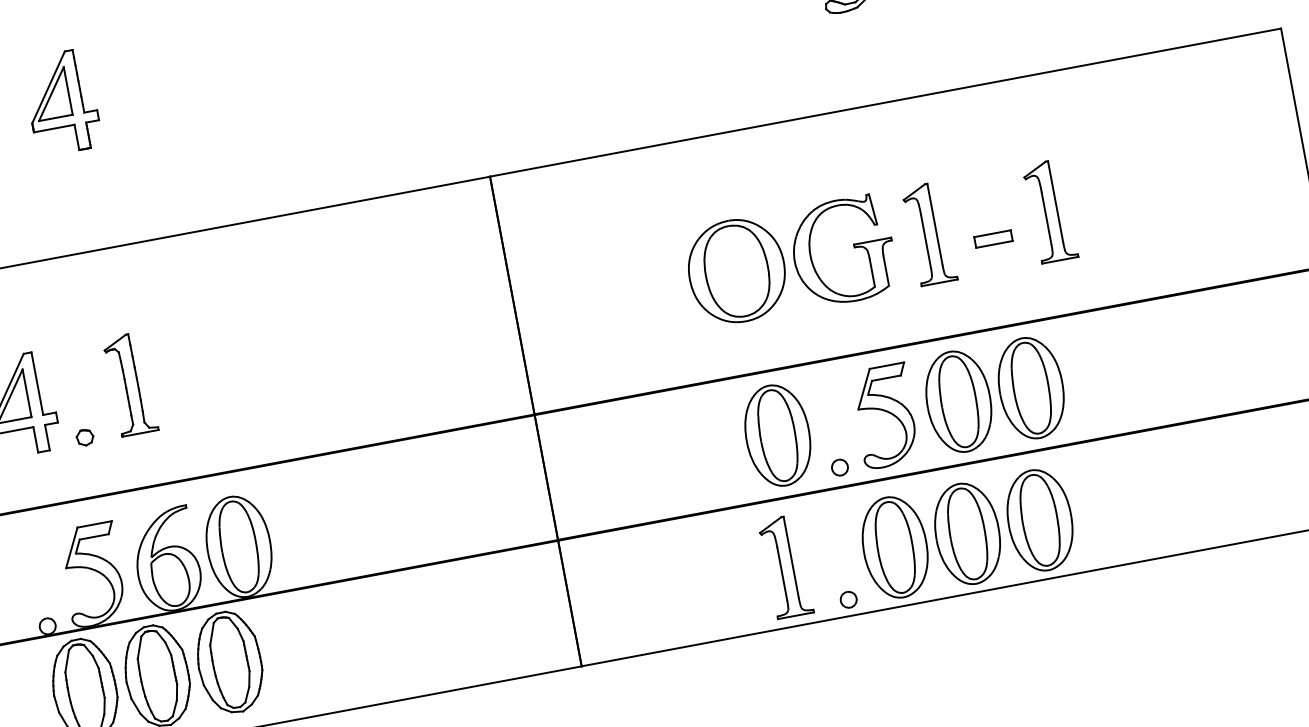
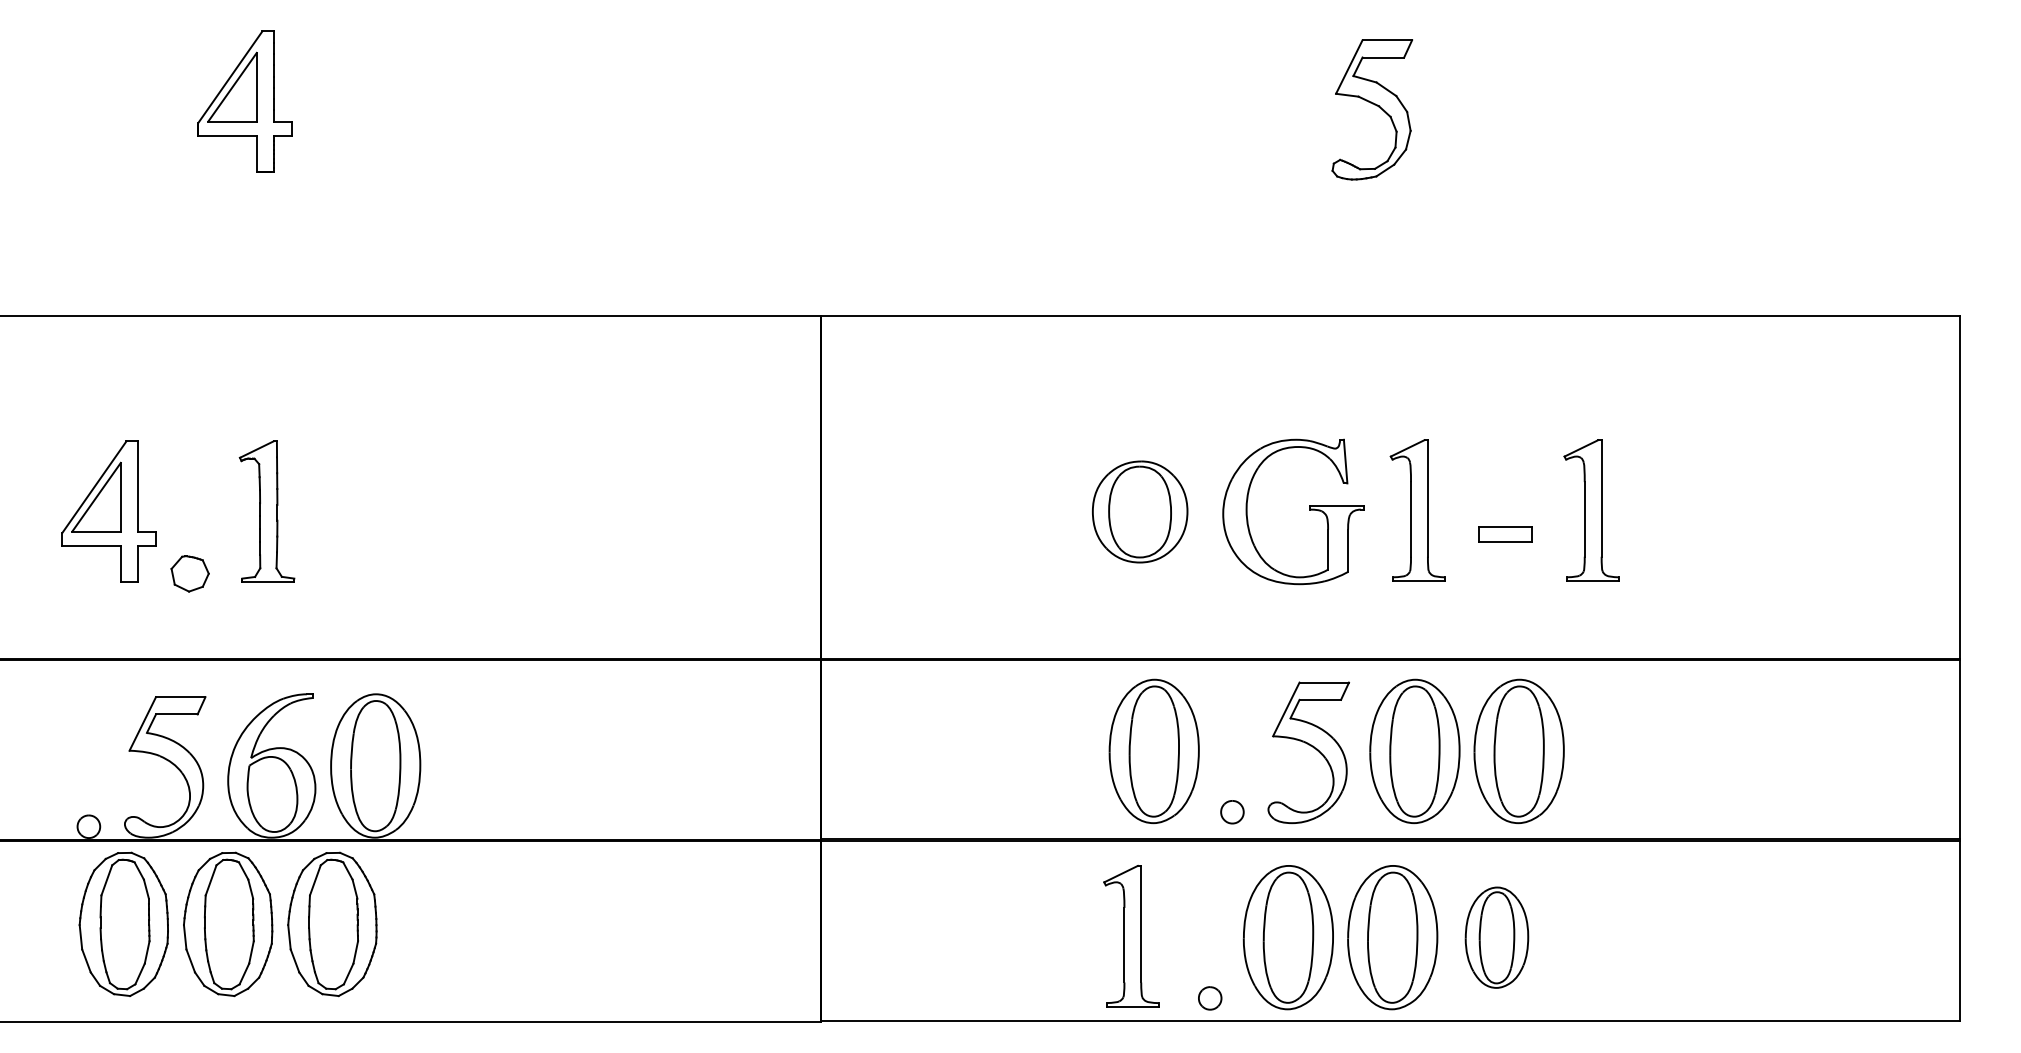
part: (736, 270) -> (1139, 511), size x0.7
part: (84, 438) -> (189, 574), size x1.6
part: (1039, 520) -> (1496, 937), size x0.7

